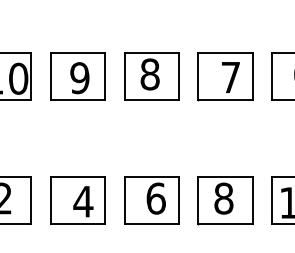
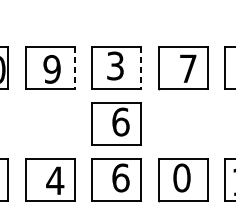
text: (149, 74) -> (114, 66), 8 -> 3
line: (105, 77) -> (75, 68), solid -> dashed
line: (178, 77) -> (141, 68), solid -> dashed
part: (151, 138) -> (116, 123), added
text: (223, 198) -> (181, 177), 8 -> 0

